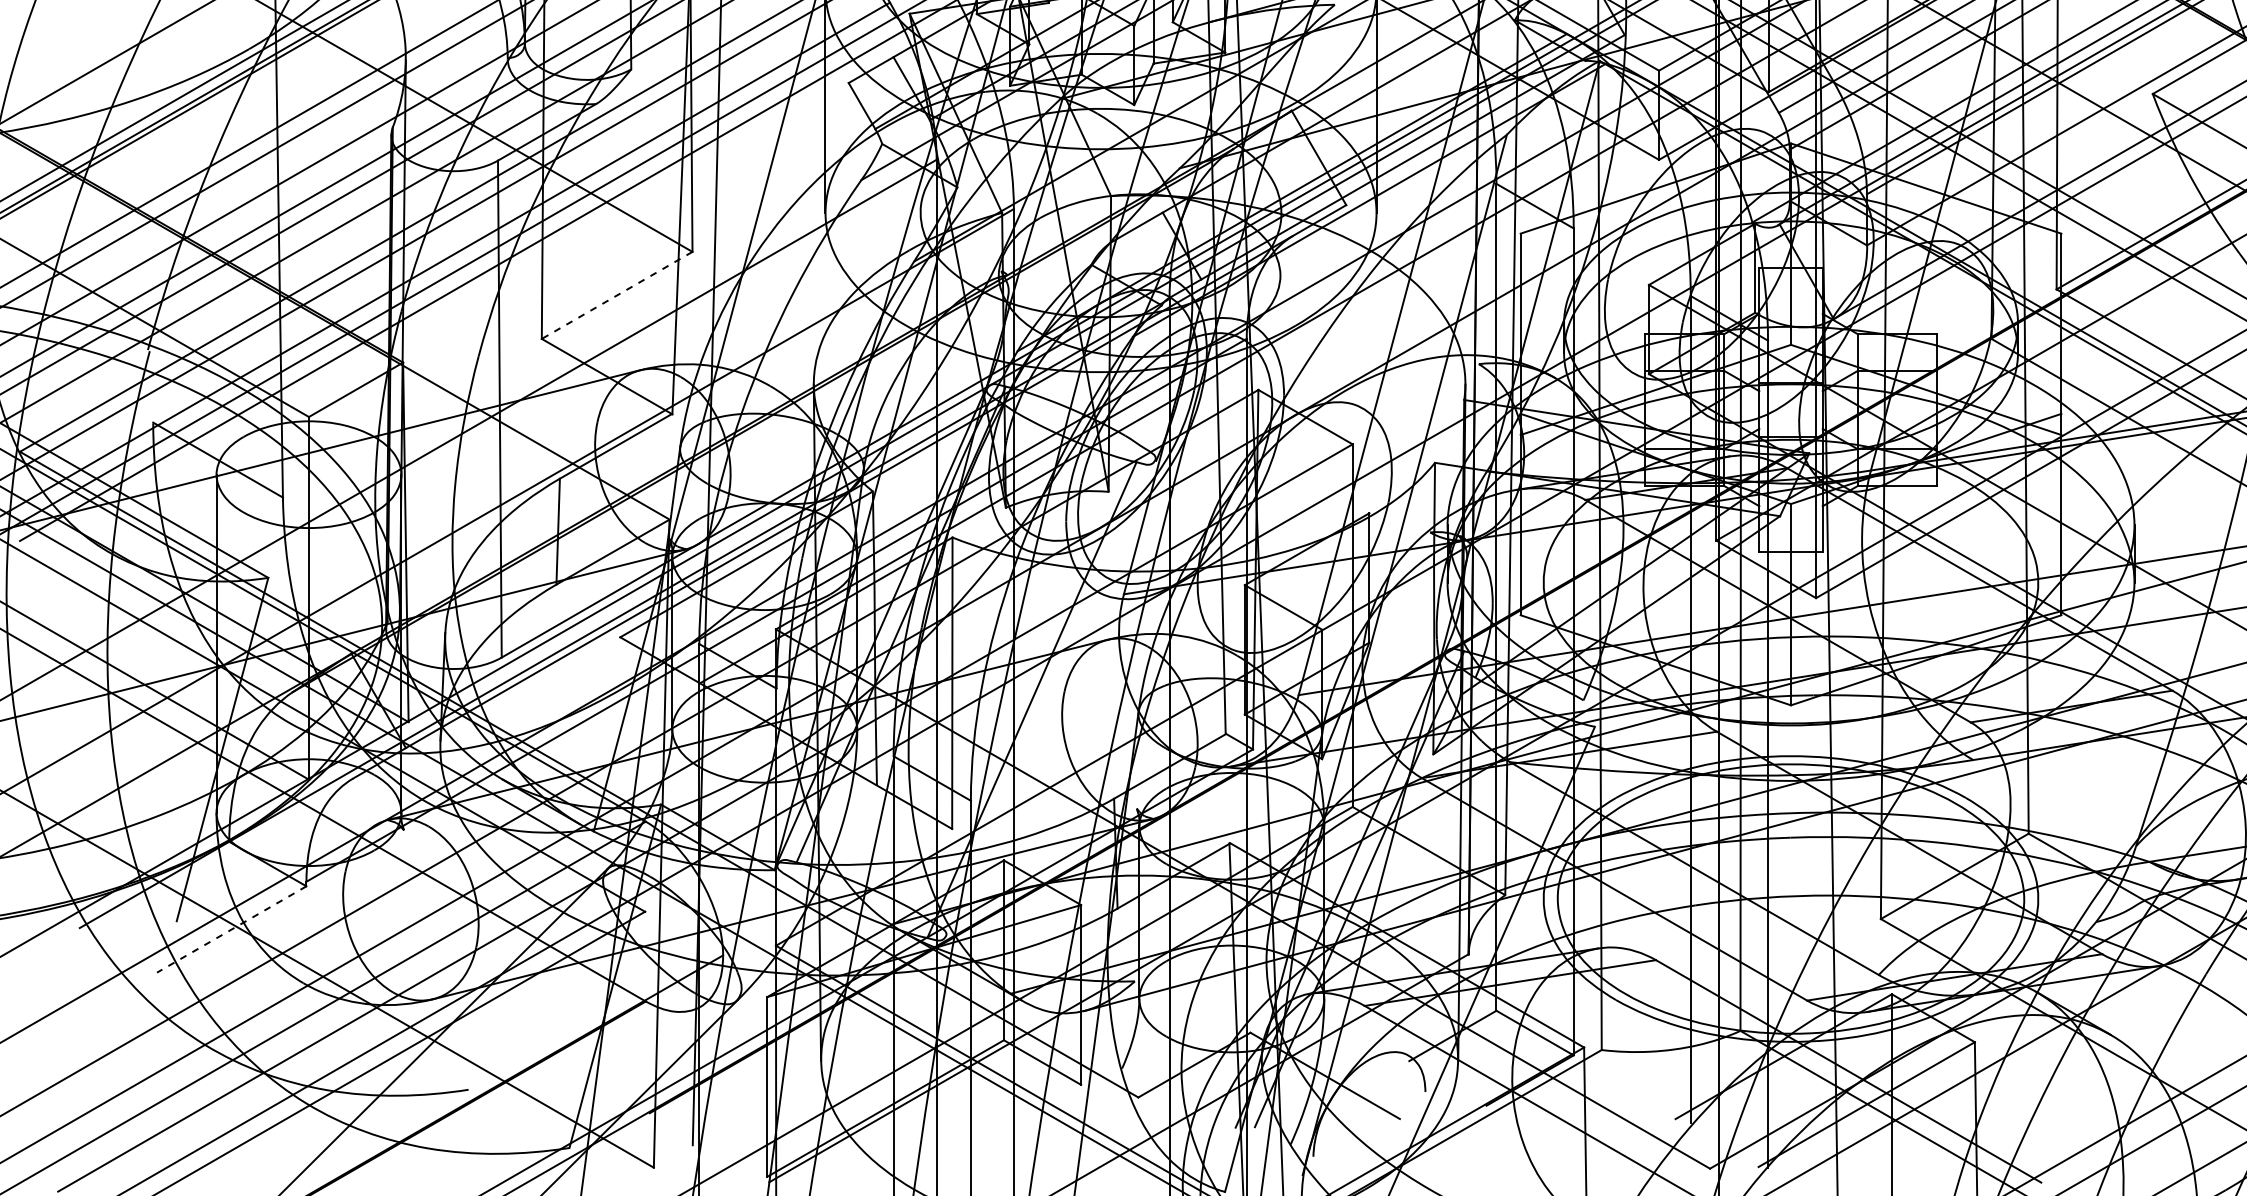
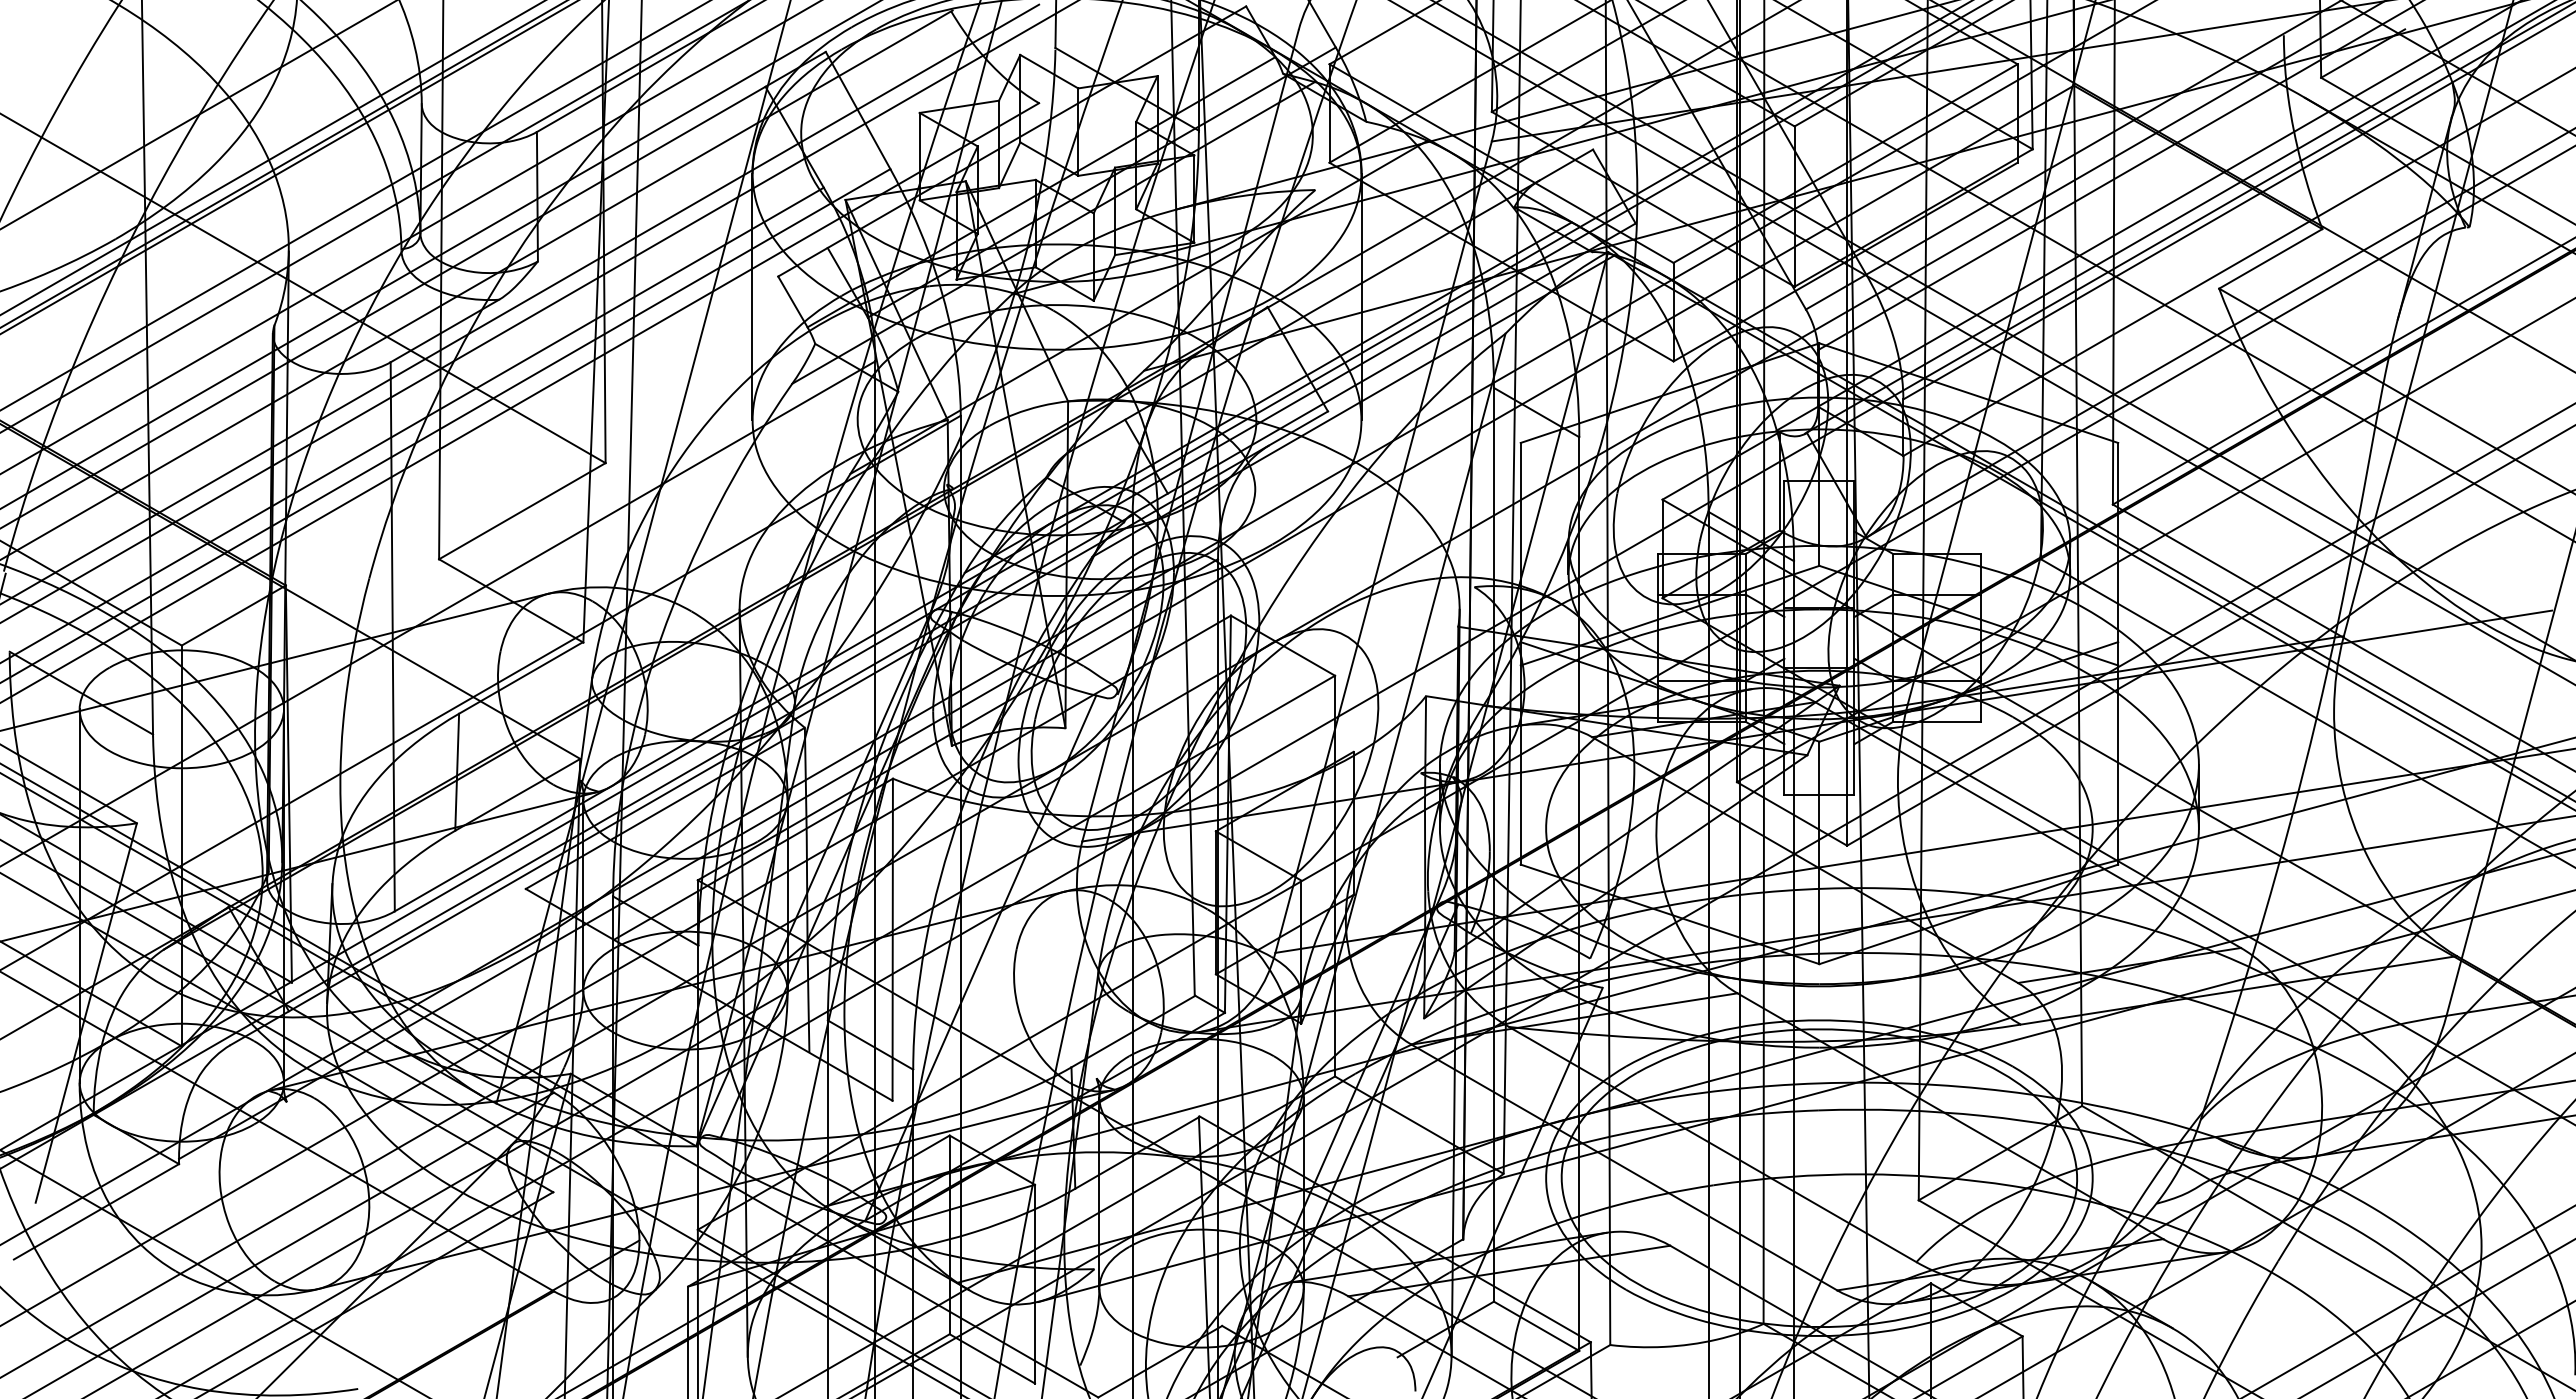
line: (616, 295) -> (521, 511), dashed -> solid
line: (231, 930) -> (96, 1212), dashed -> solid

